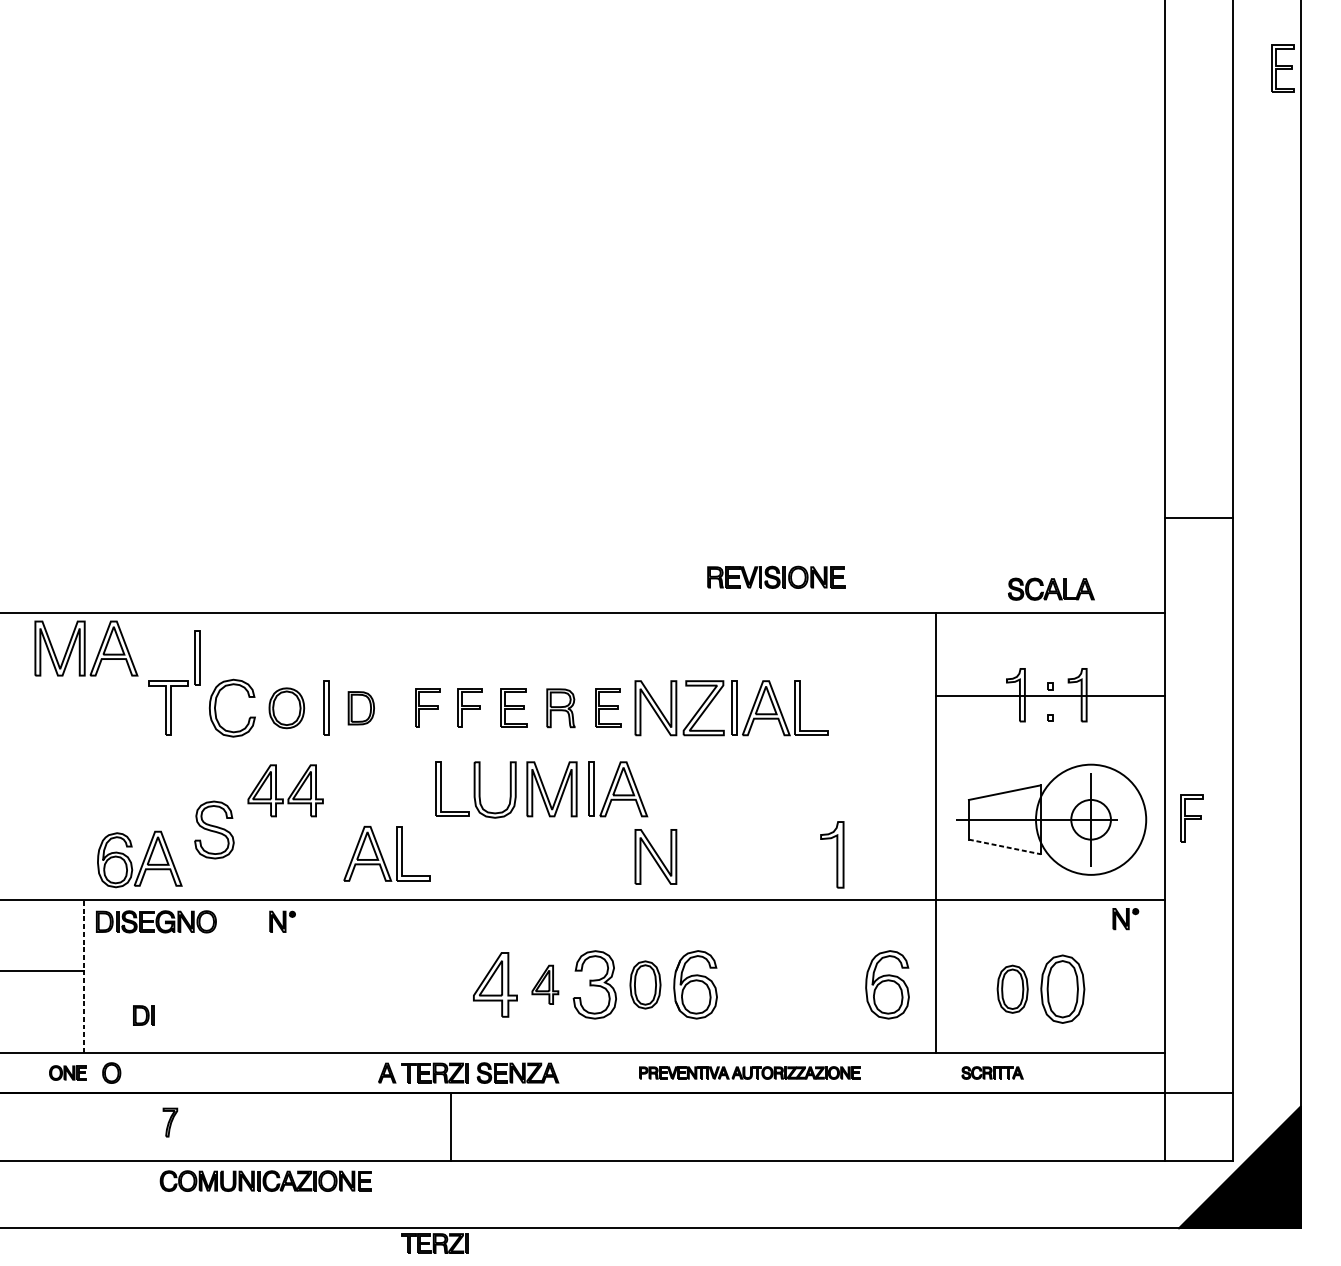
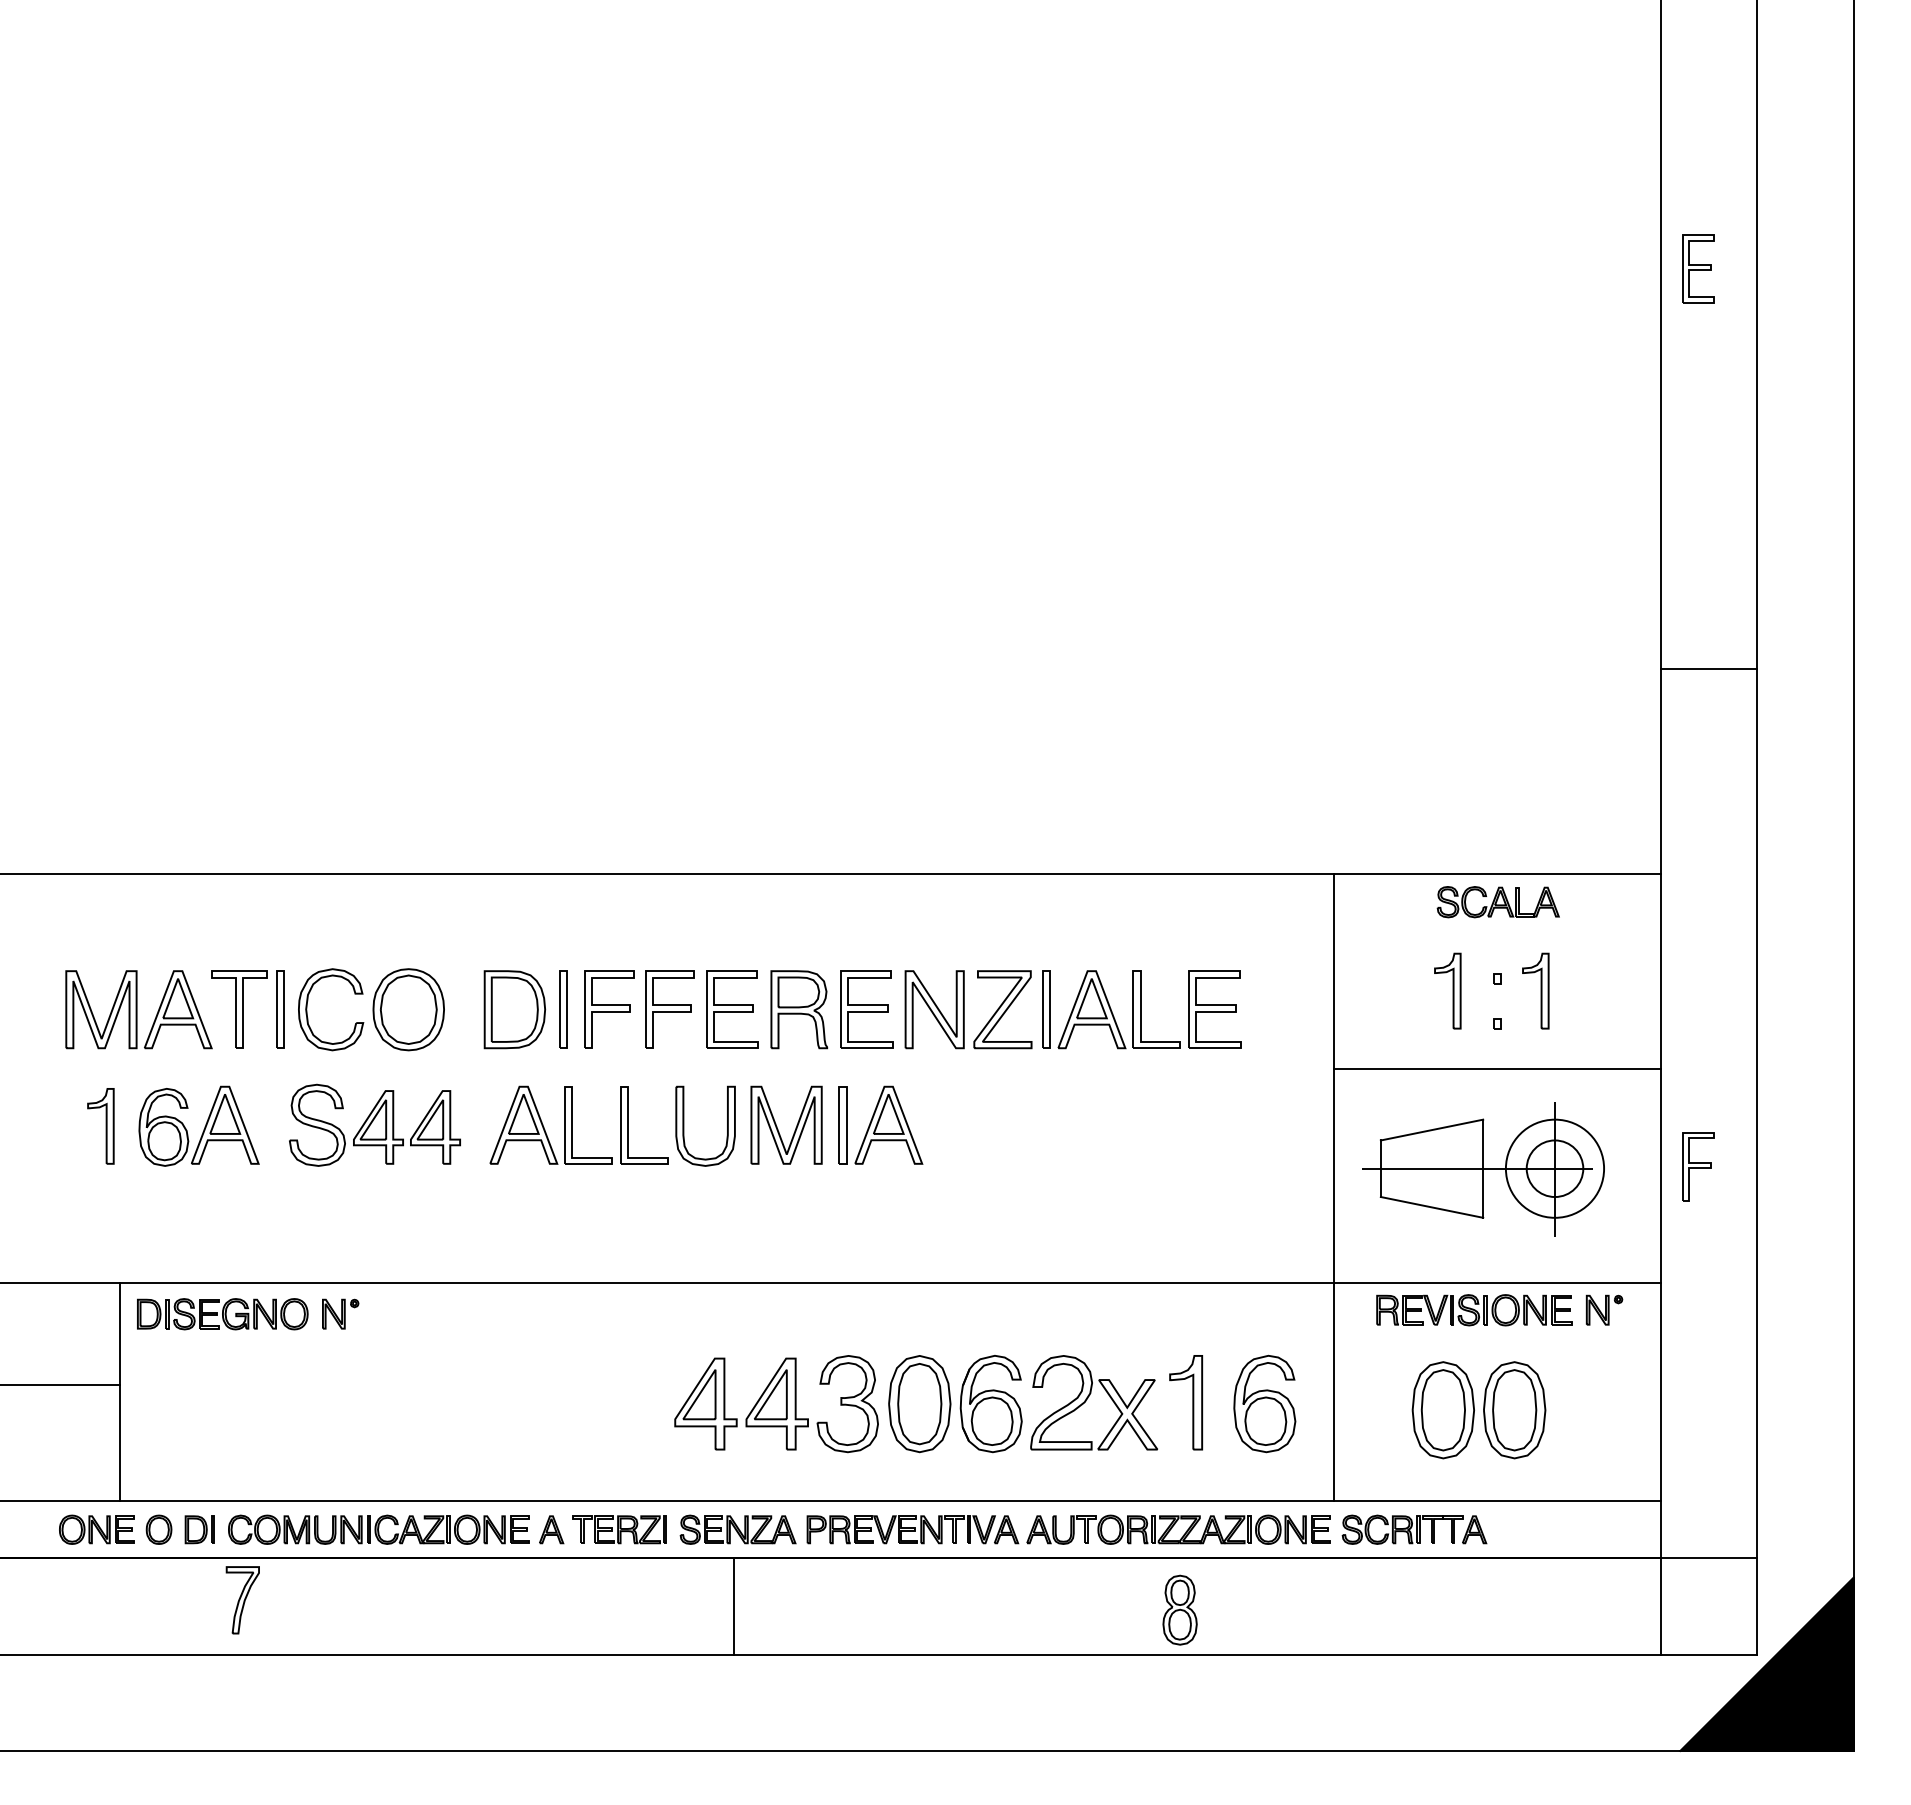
part: (1282, 68) -> (1698, 268), moved
line: (1199, 517) -> (1709, 668), moved
part: (776, 577) -> (1474, 1310), moved
part: (1050, 589) -> (1497, 902), moved
part: (86, 648) -> (138, 1009), moved
part: (196, 657) -> (280, 1009), moved
line: (1050, 696) -> (1497, 1069), moved
part: (286, 708) -> (408, 1009), size x1.43
part: (326, 708) -> (563, 1009), moved
part: (361, 708) -> (514, 1009), size x1.67
part: (427, 708) -> (609, 1009), size x1.43
part: (469, 708) -> (669, 1009), size x1.43
part: (514, 708) -> (732, 1009), size x1.43
part: (561, 708) -> (799, 1009), size x1.43
part: (608, 708) -> (866, 1009), size x1.43
part: (852, 708) -> (1214, 1009), added
part: (70, 790) -> (100, 1126), added
circle: (1090, 819) -> (1554, 1168), size x0.62
part: (214, 829) -> (317, 1124), moved
line: (1005, 846) -> (1432, 1207), dashed -> solid
part: (832, 854) -> (1186, 1402), moved
part: (382, 855) -> (544, 1127), moved
part: (655, 856) -> (934, 1221), removed
part: (143, 859) -> (204, 1126), moved
part: (282, 921) -> (340, 1313), moved
line: (83, 976) -> (119, 1391), dashed -> solid
part: (763, 980) -> (1088, 1398), added
part: (544, 984) -> (776, 1403), size x1.67
part: (645, 985) -> (919, 1404), size x1.43
part: (1012, 989) -> (1442, 1410), size x1.43
part: (143, 1015) -> (199, 1529), moved
part: (67, 1072) -> (96, 1529), size x1.43
part: (749, 1072) -> (1068, 1529), size x1.67
part: (992, 1072) -> (1414, 1529), size x1.67
part: (170, 1122) -> (242, 1600), size x1.67
line: (450, 1126) -> (733, 1606), moved
part: (827, 1129) -> (1179, 1609), added
part: (265, 1180) -> (378, 1529), moved
part: (434, 1243) -> (619, 1772), removed

